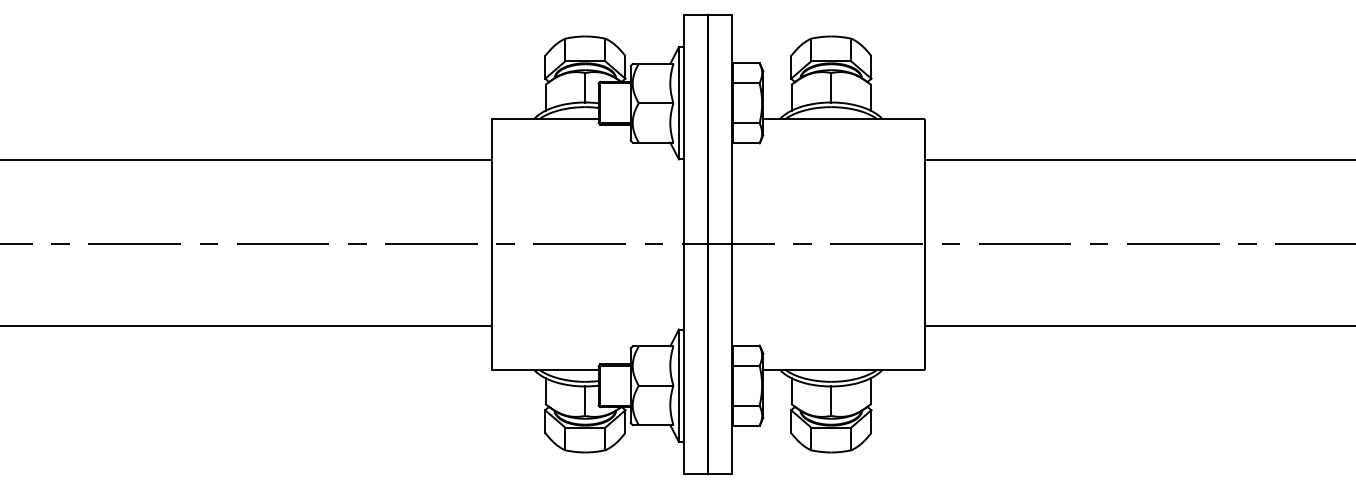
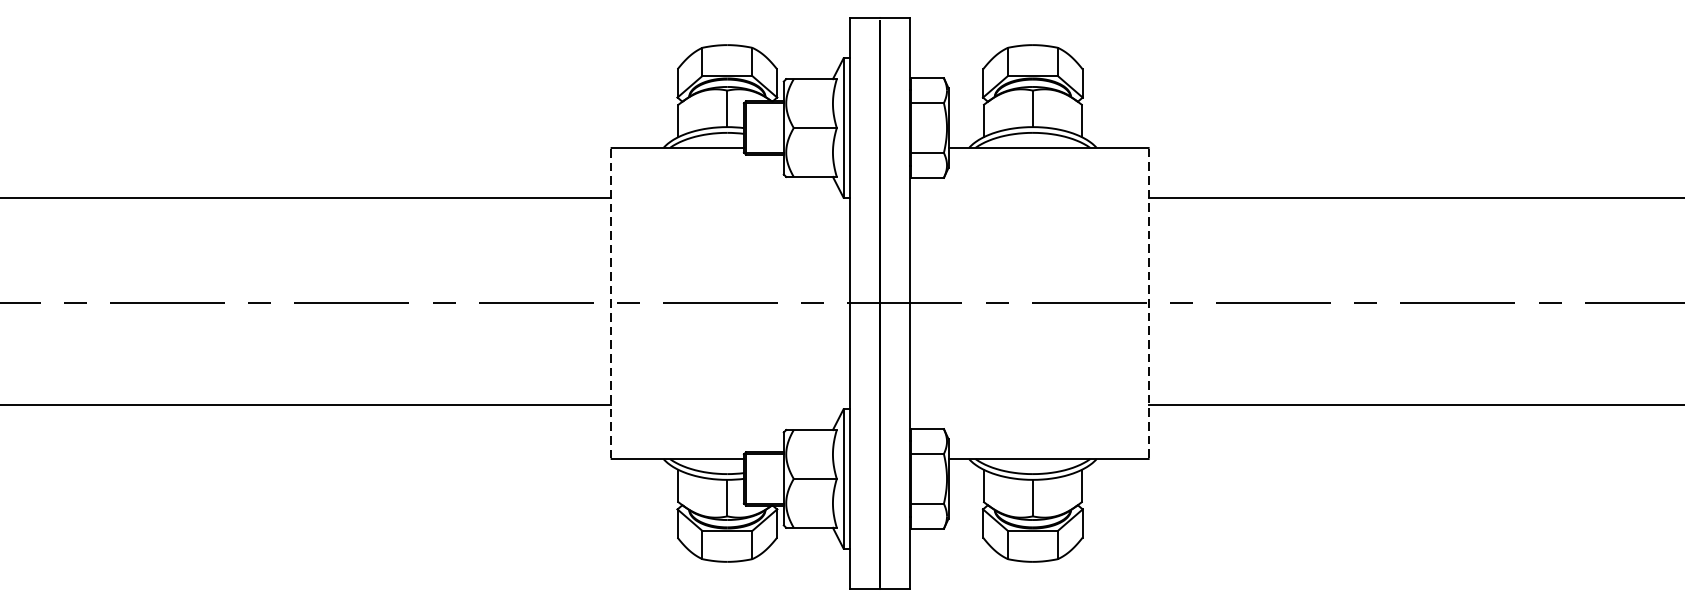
line: (491, 244) -> (610, 303), solid -> dashed
line: (924, 244) -> (1148, 303), solid -> dashed

